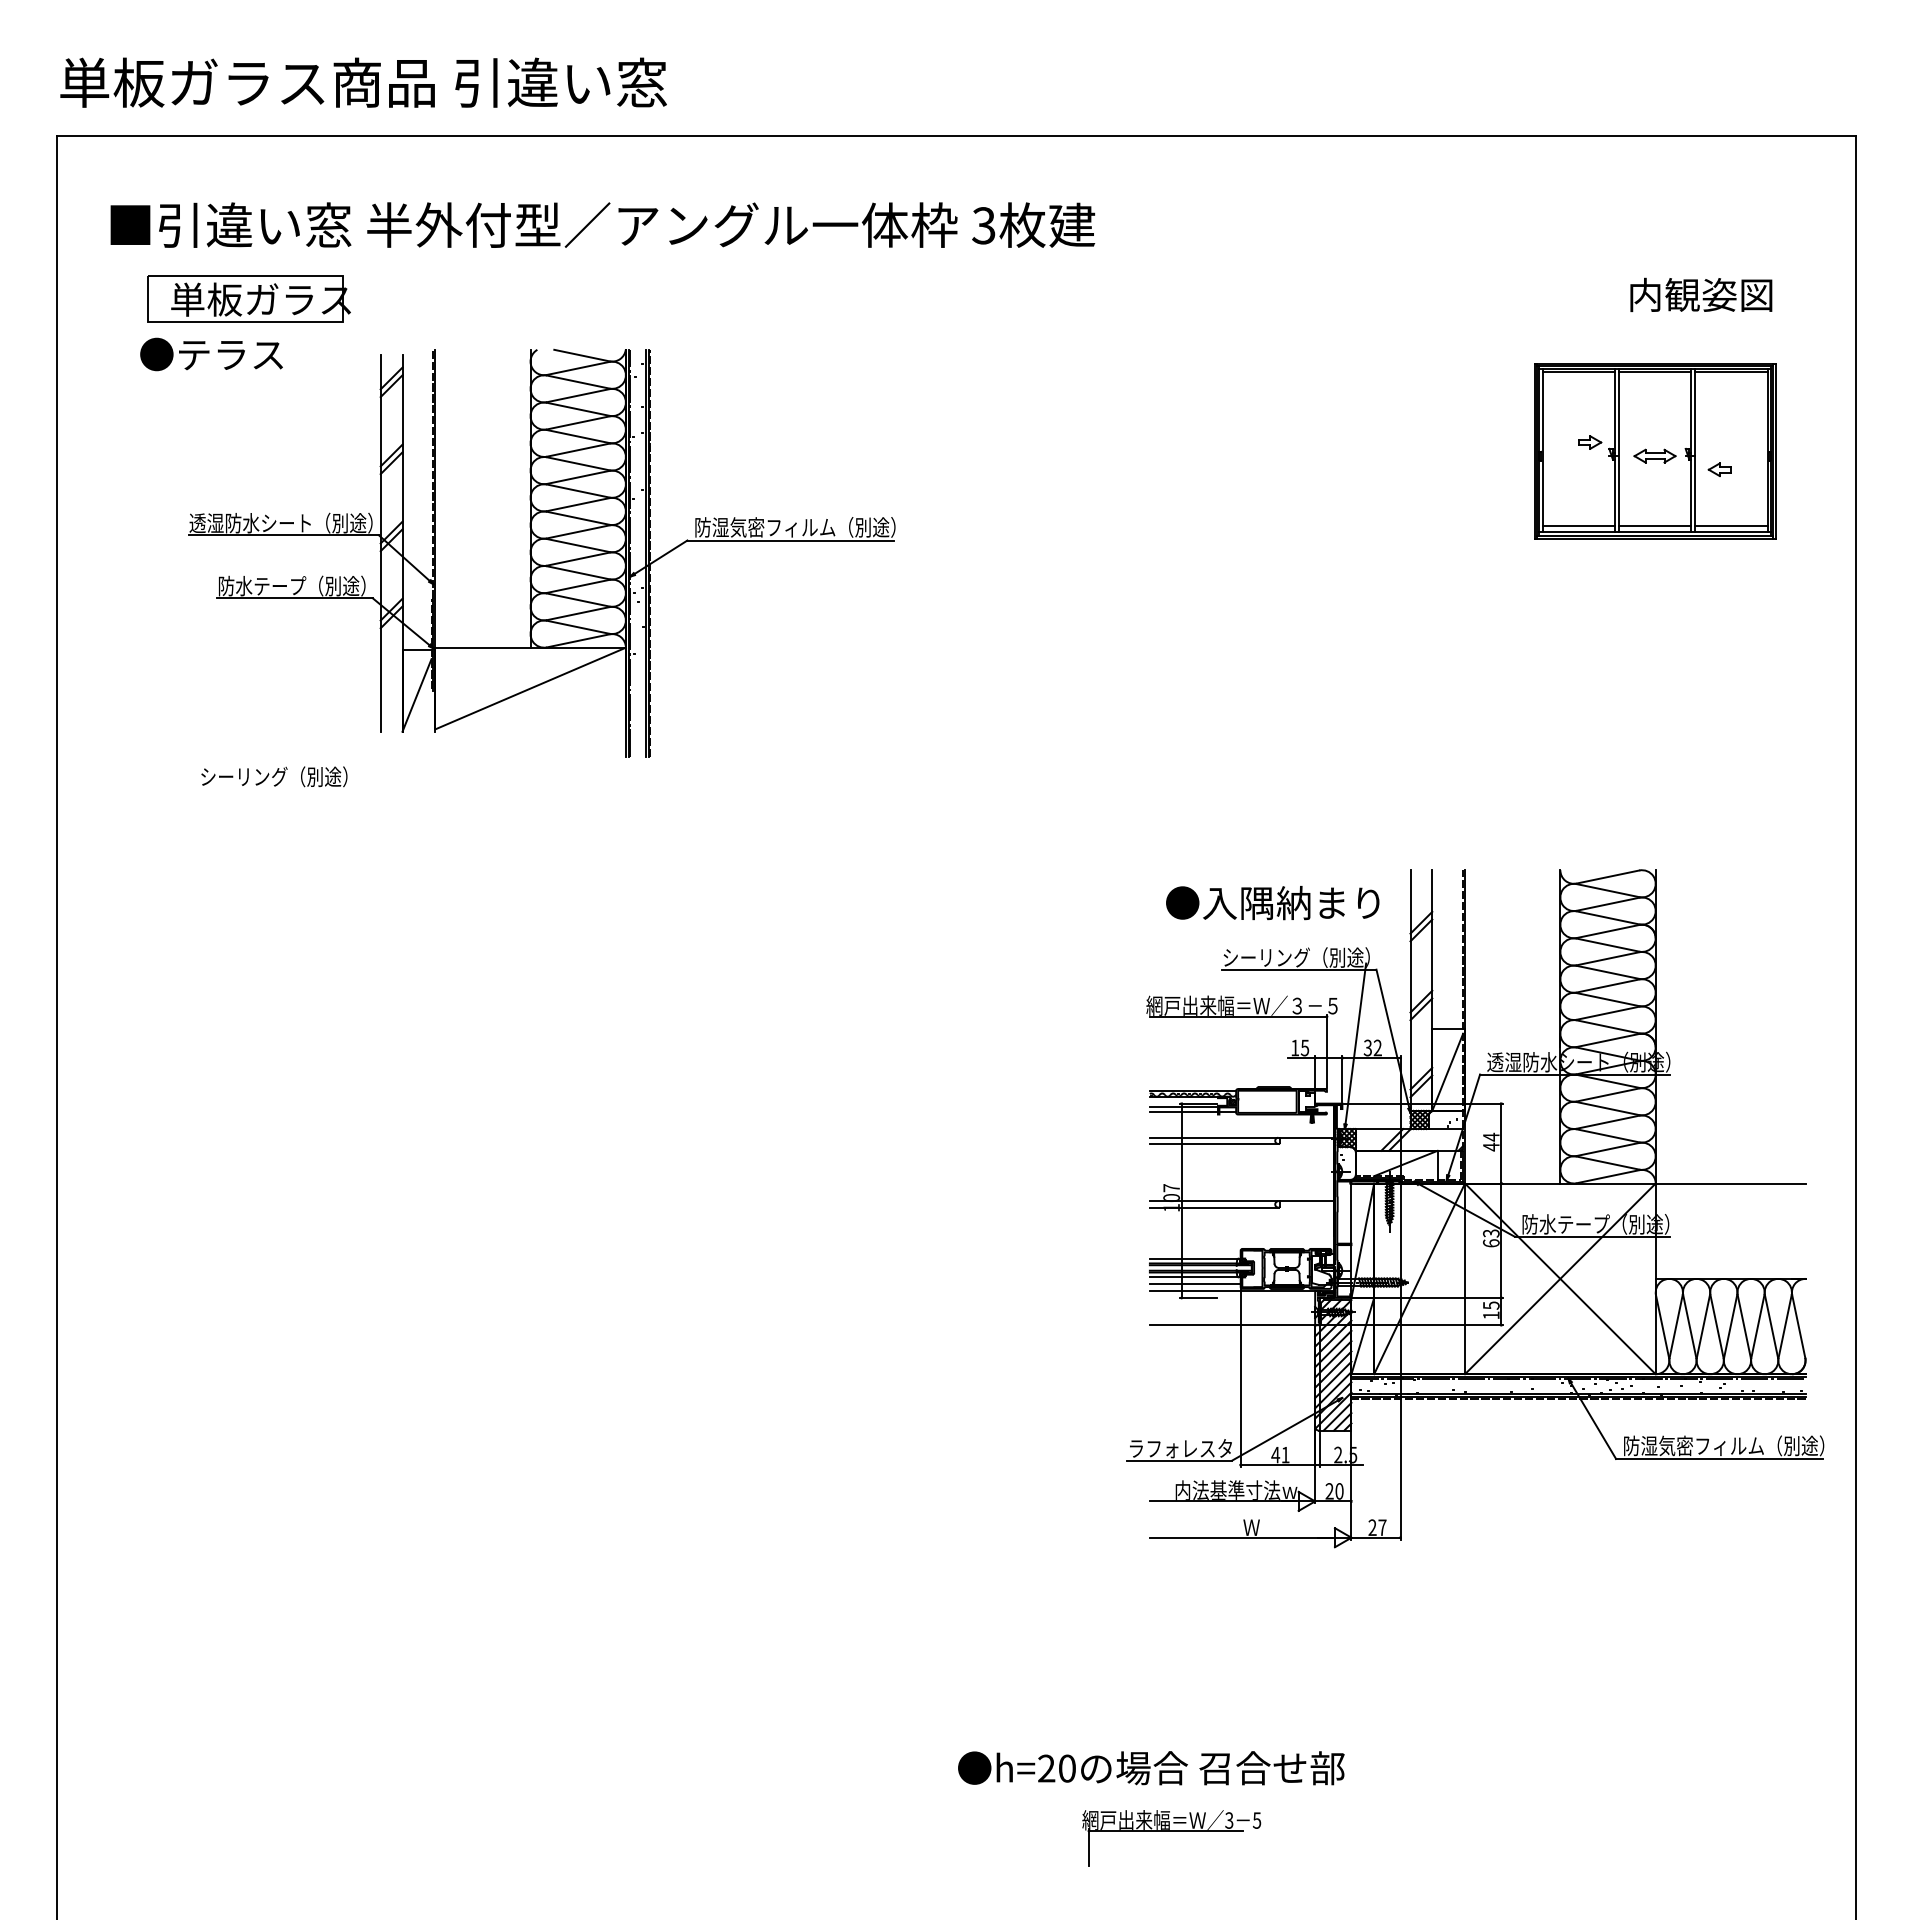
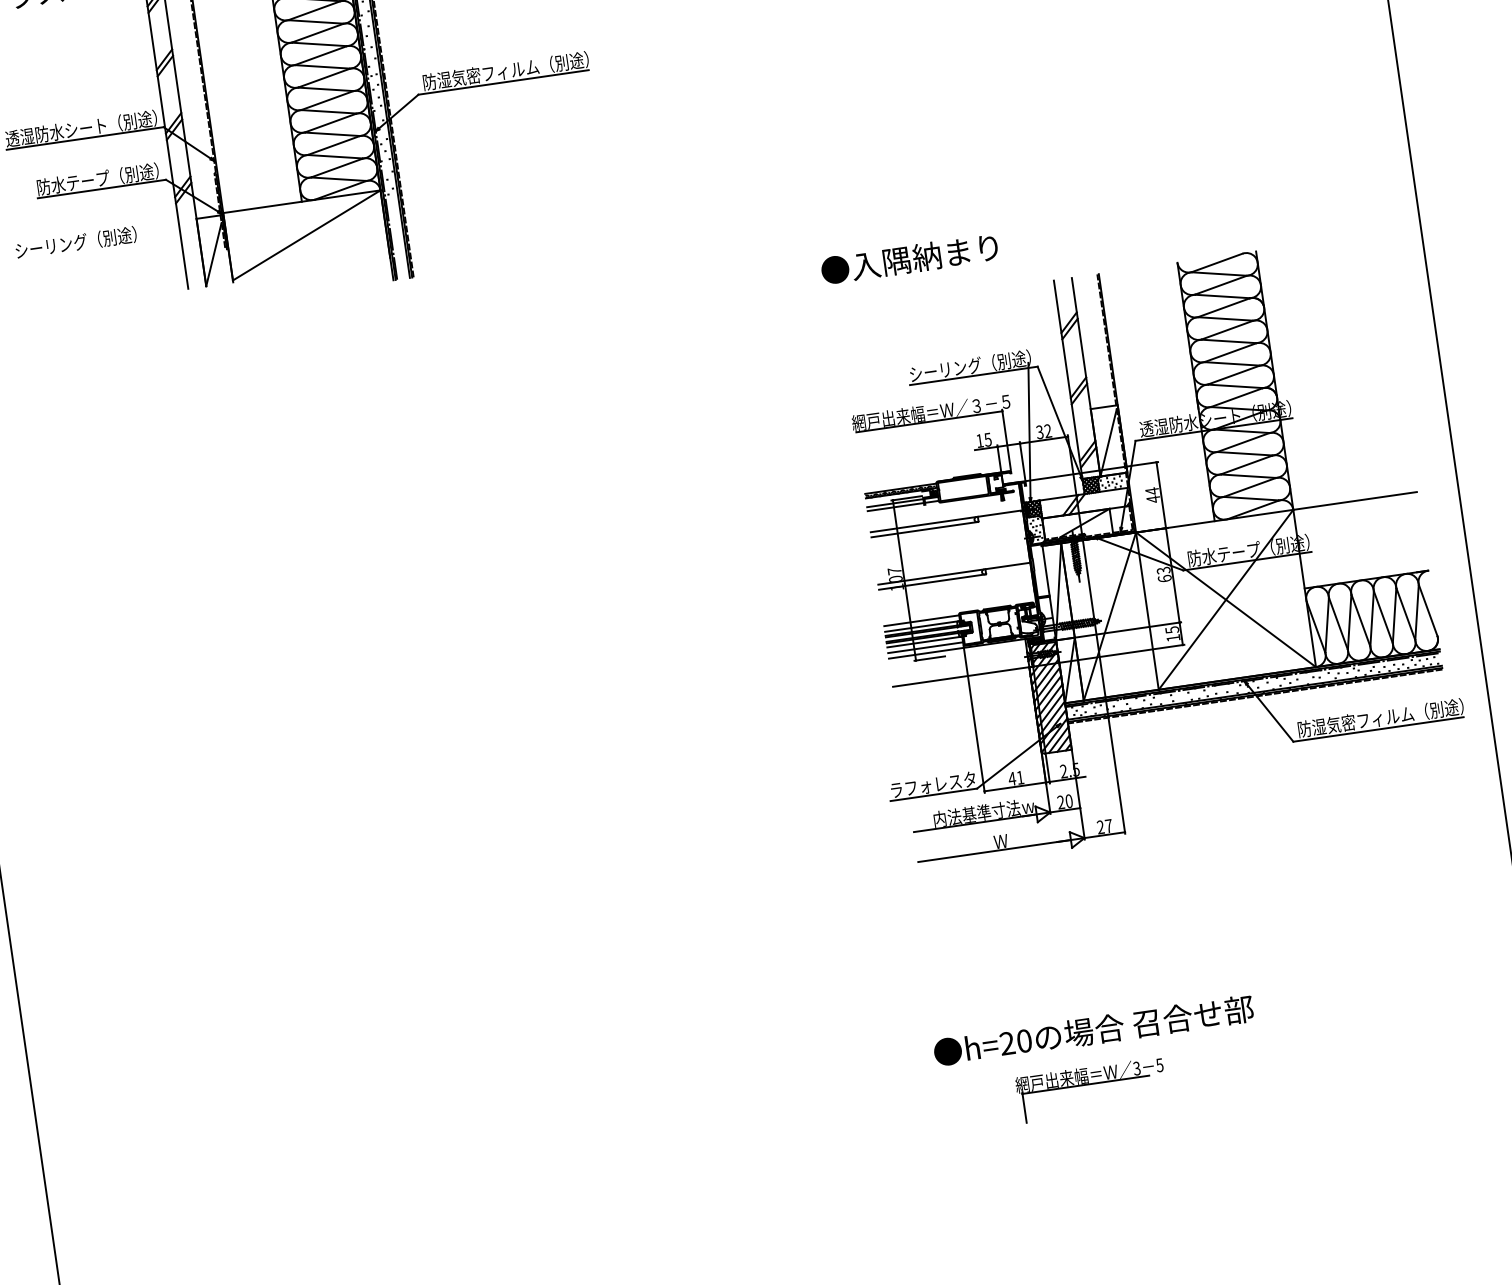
text: (274, 776) -> (76, 242), moved
text: (1272, 903) -> (909, 259), moved
line: (1194, 1251) -> (921, 620), added
text: (1151, 1768) -> (1093, 1030), moved
part: (1171, 1831) -> (1090, 1084), moved

